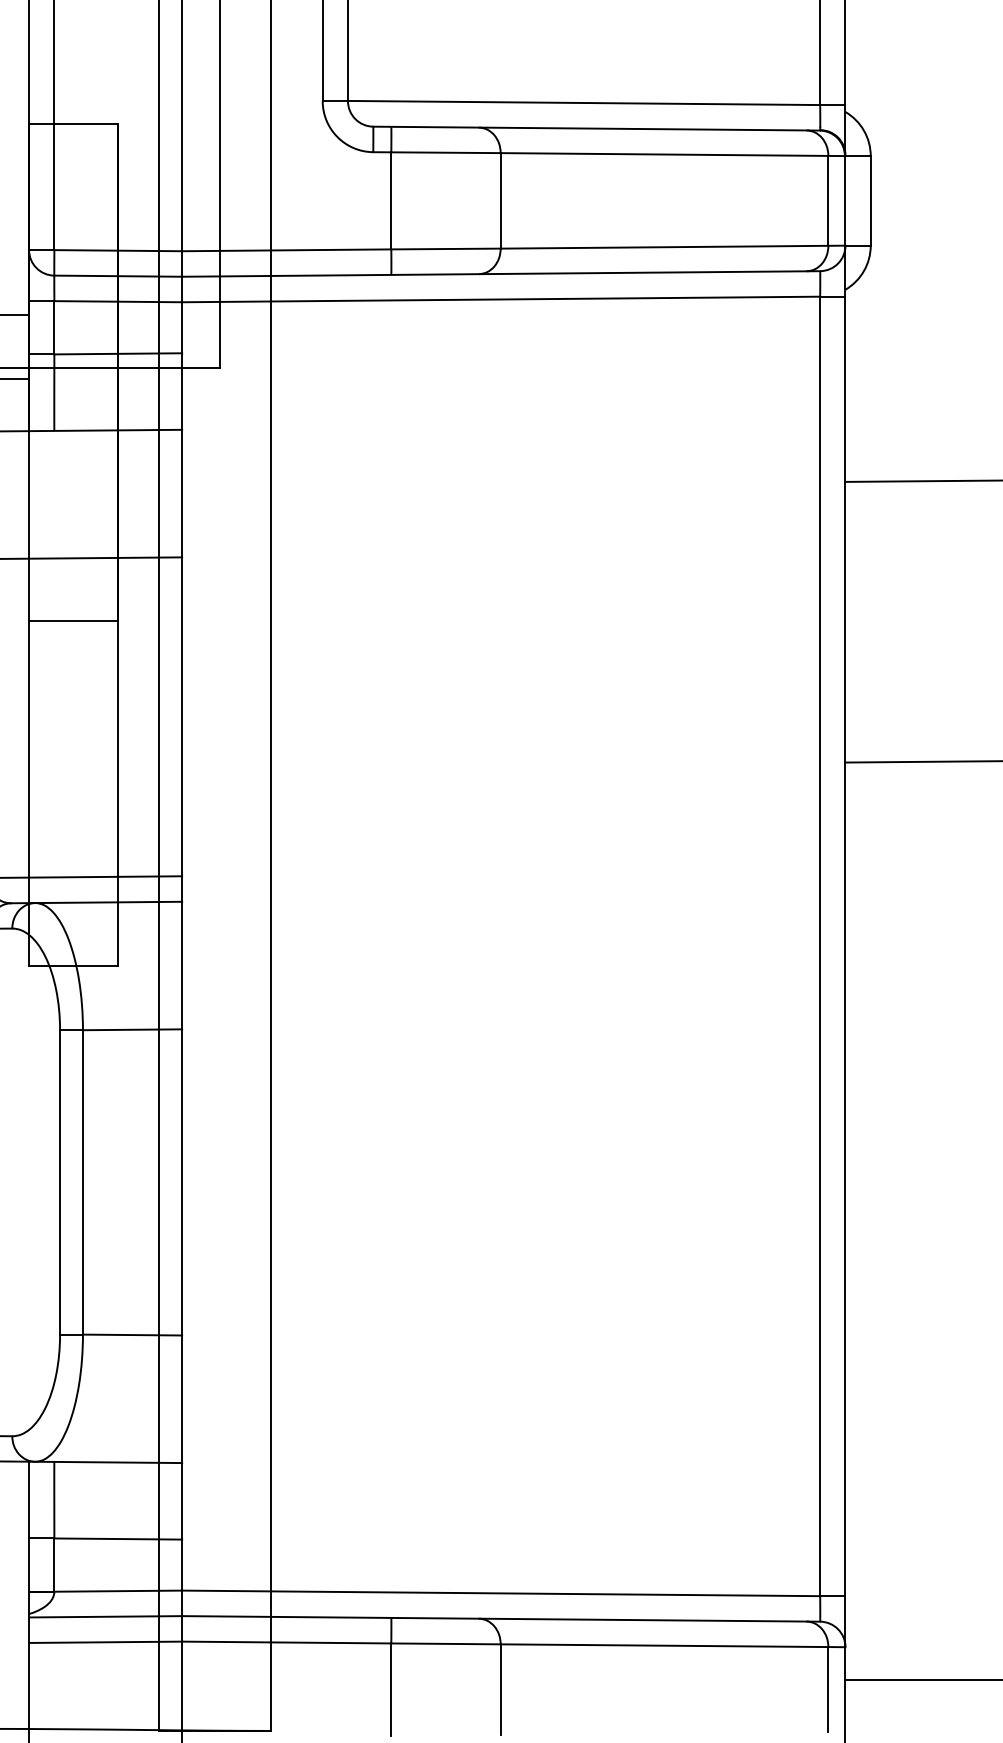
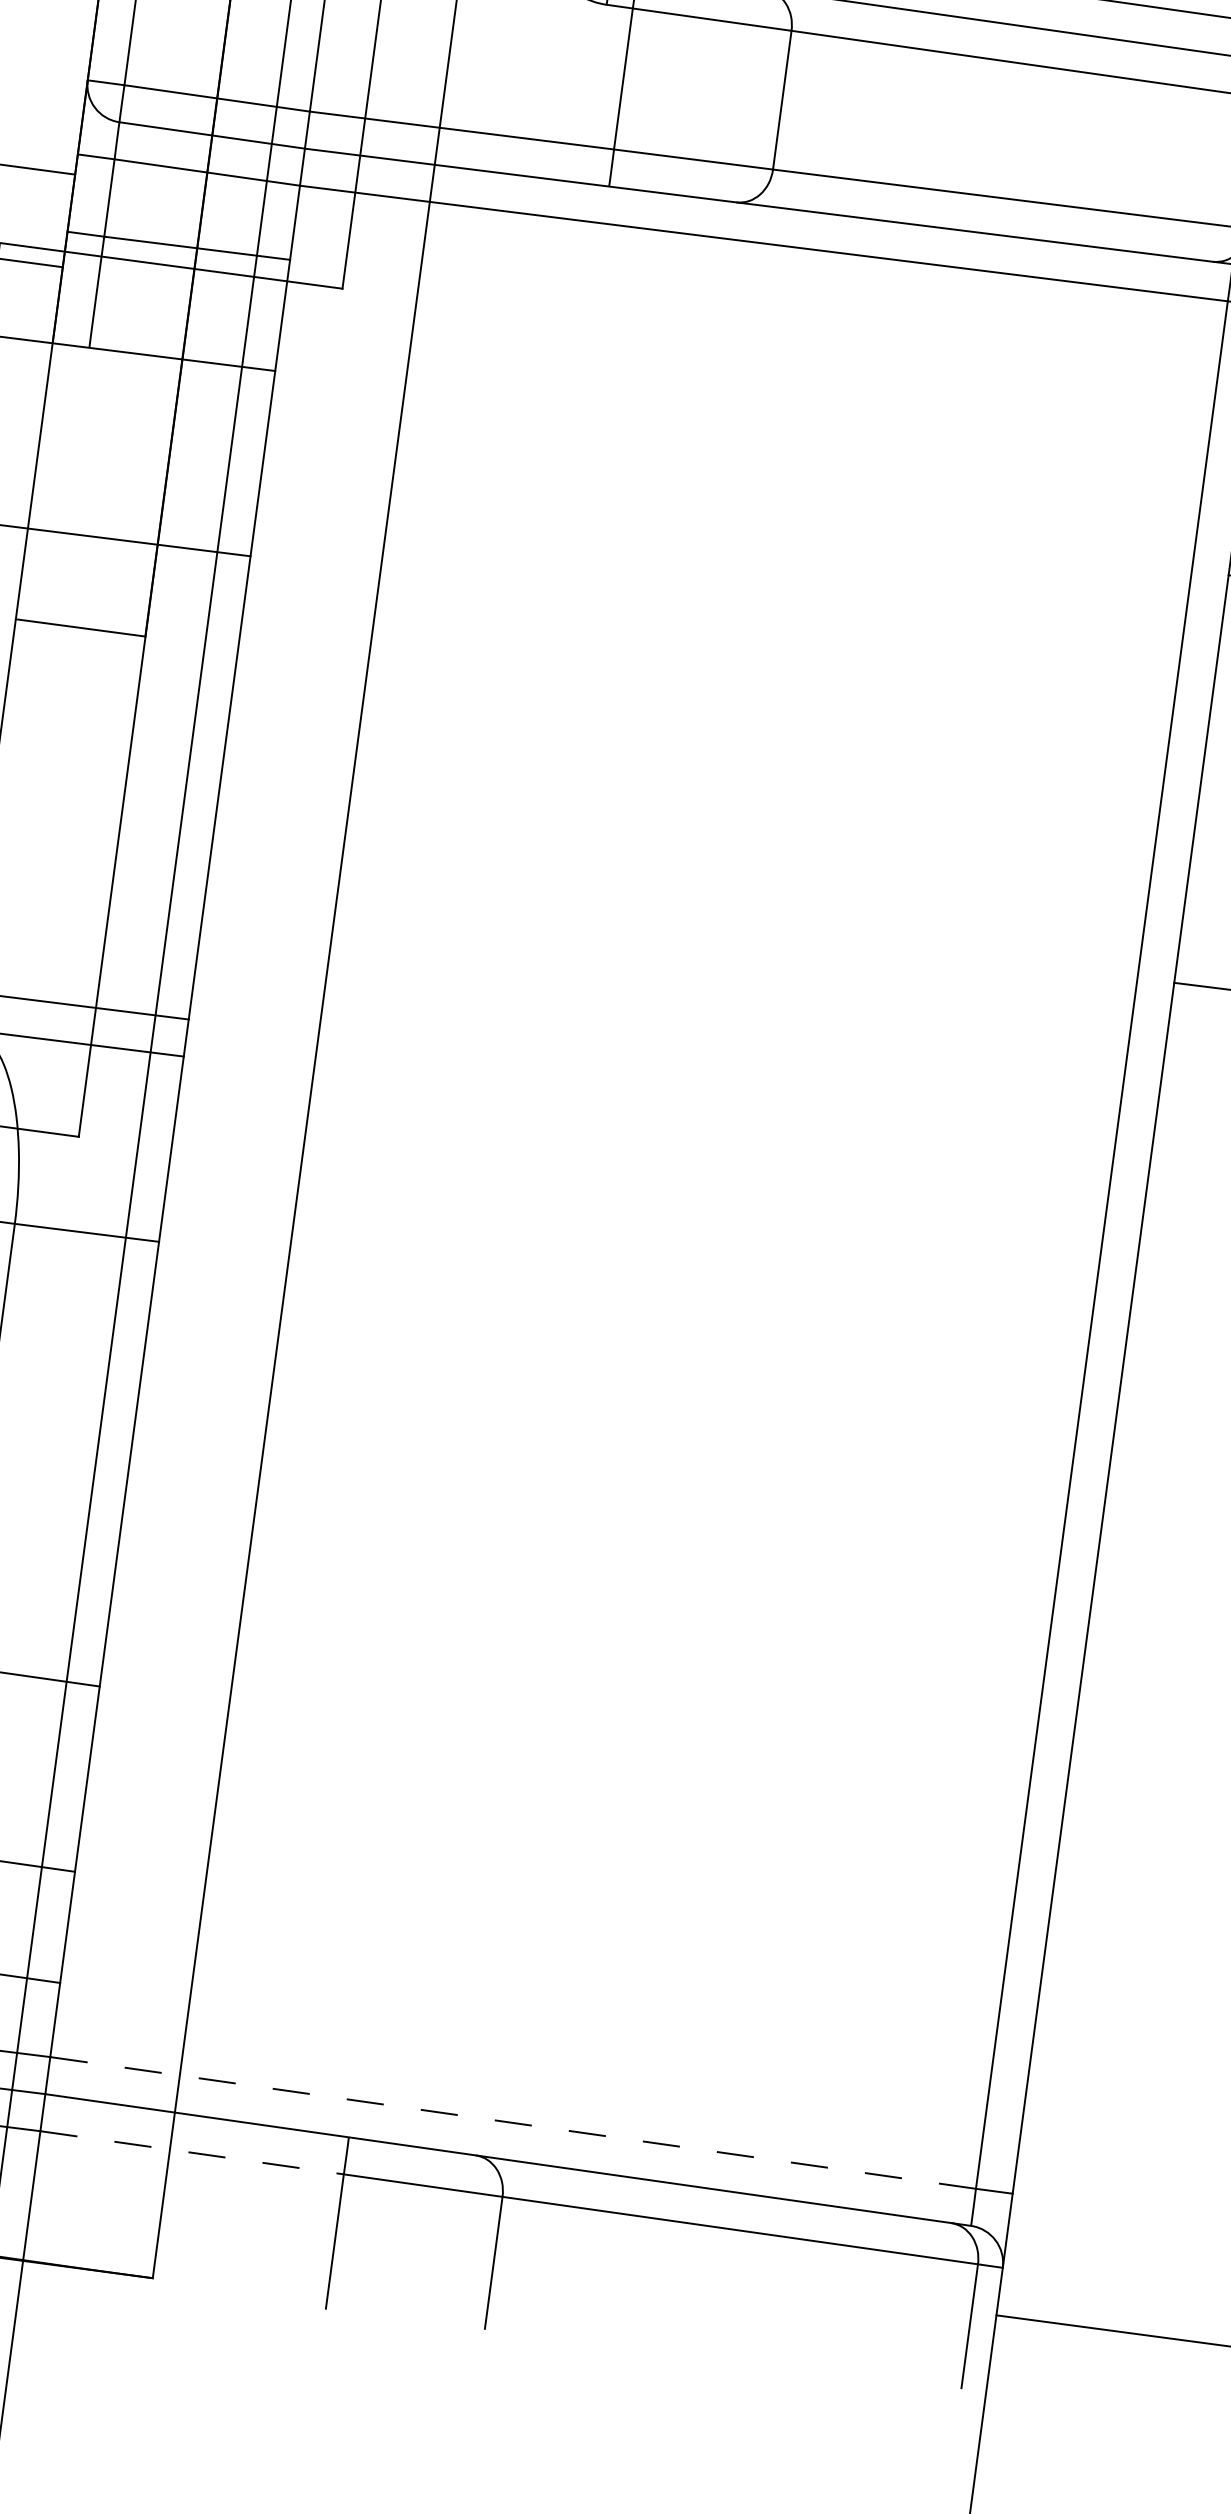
line: (500, 1593) -> (512, 2122), solid -> dashed
line: (286, 1642) -> (191, 2152), solid -> dashed

